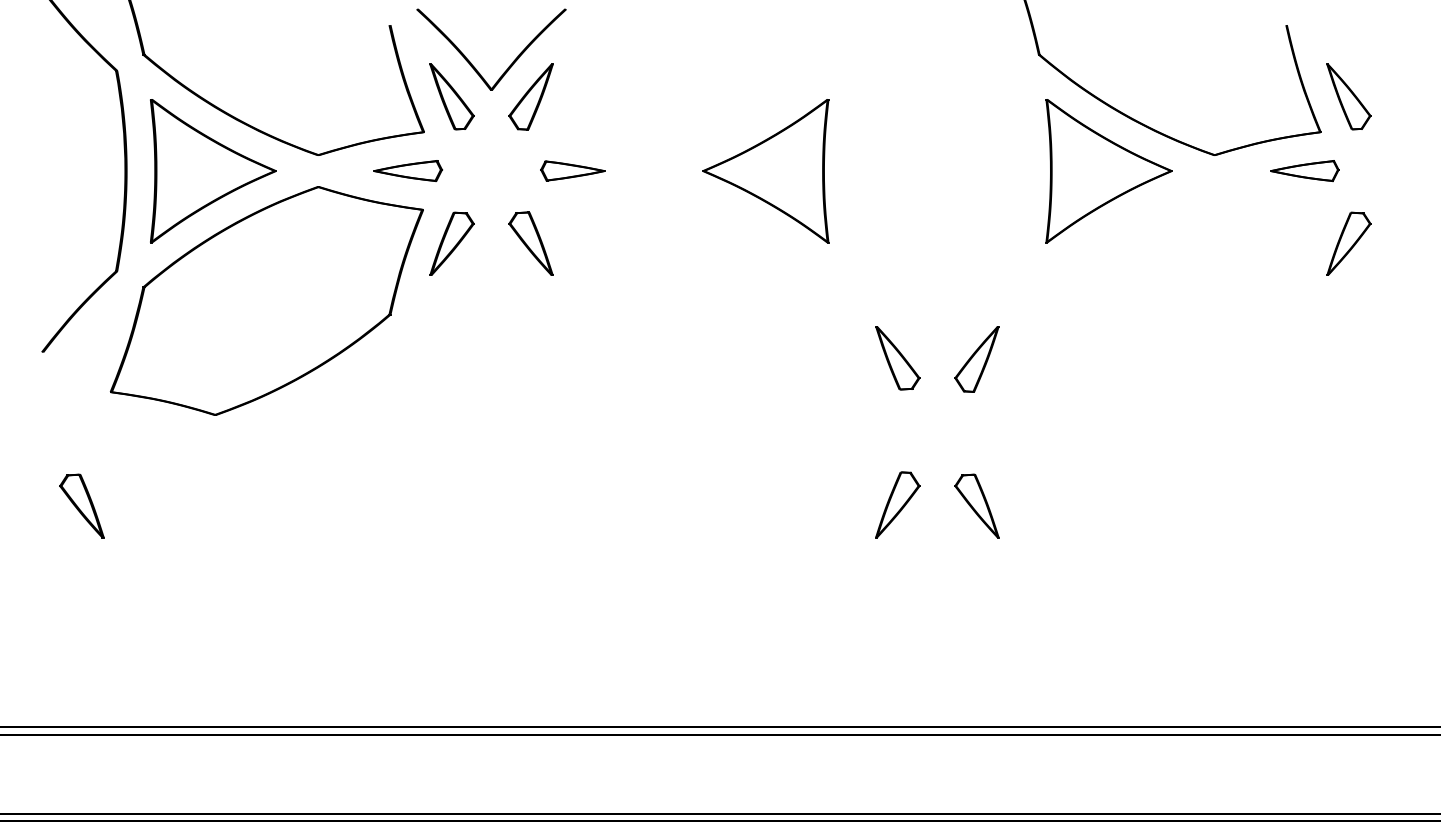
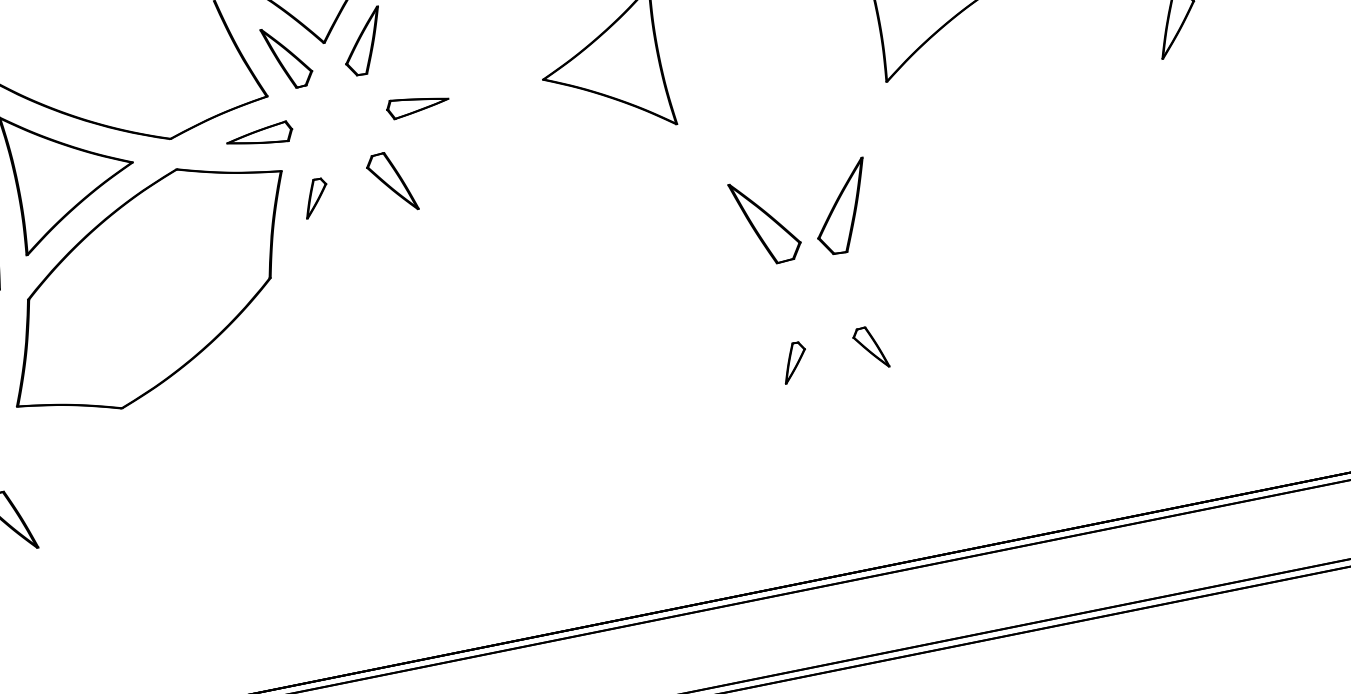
part: (451, 243) -> (315, 197), size x0.6
part: (897, 358) -> (765, 222), size x1.4
part: (976, 359) -> (841, 207), size x1.4
part: (897, 504) -> (794, 362), size x0.6
part: (976, 505) -> (870, 347), size x0.7

